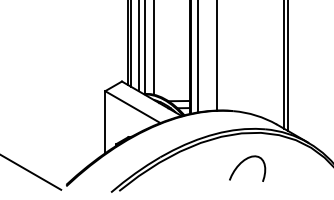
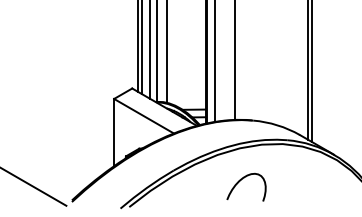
curve: (243, 162) -> (242, 180), moved

